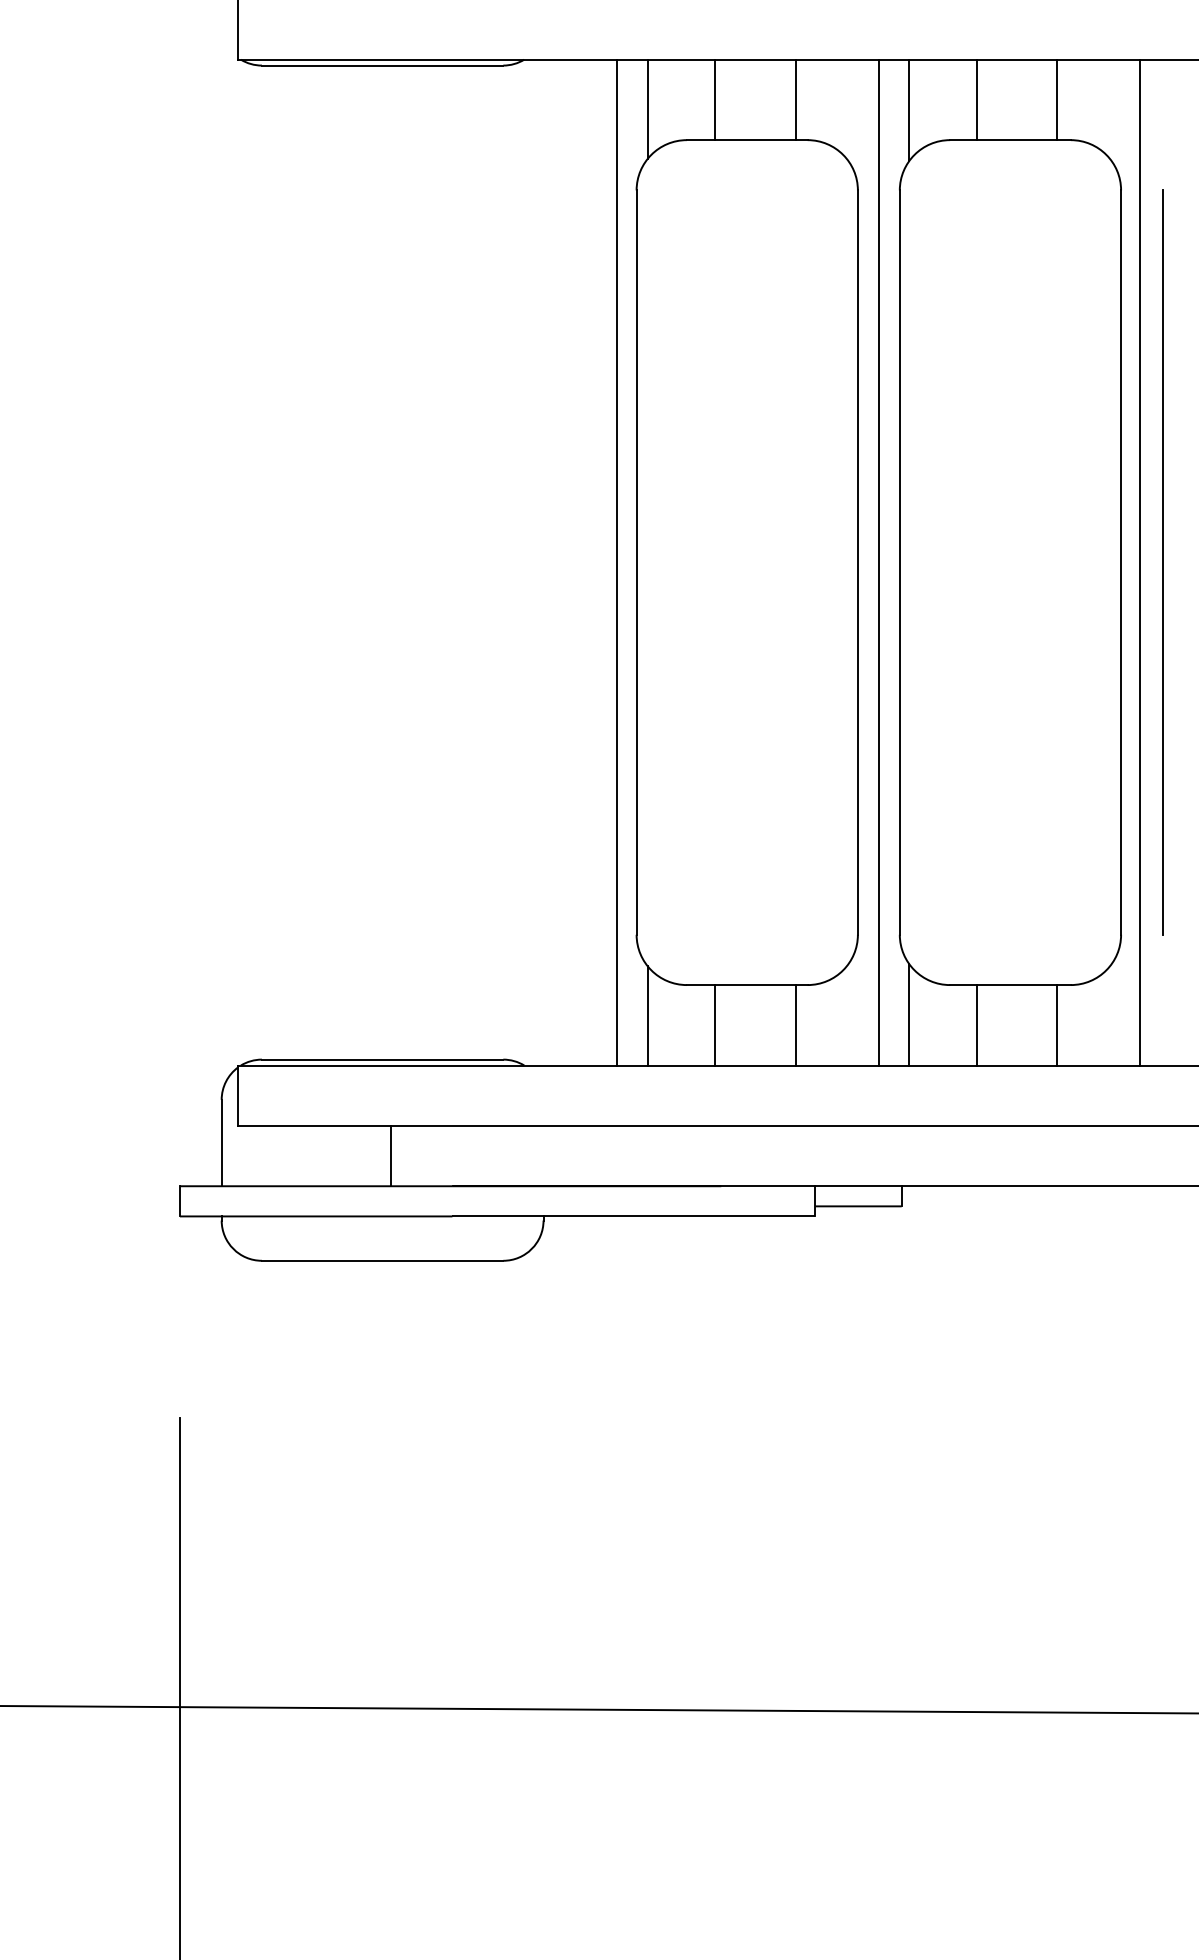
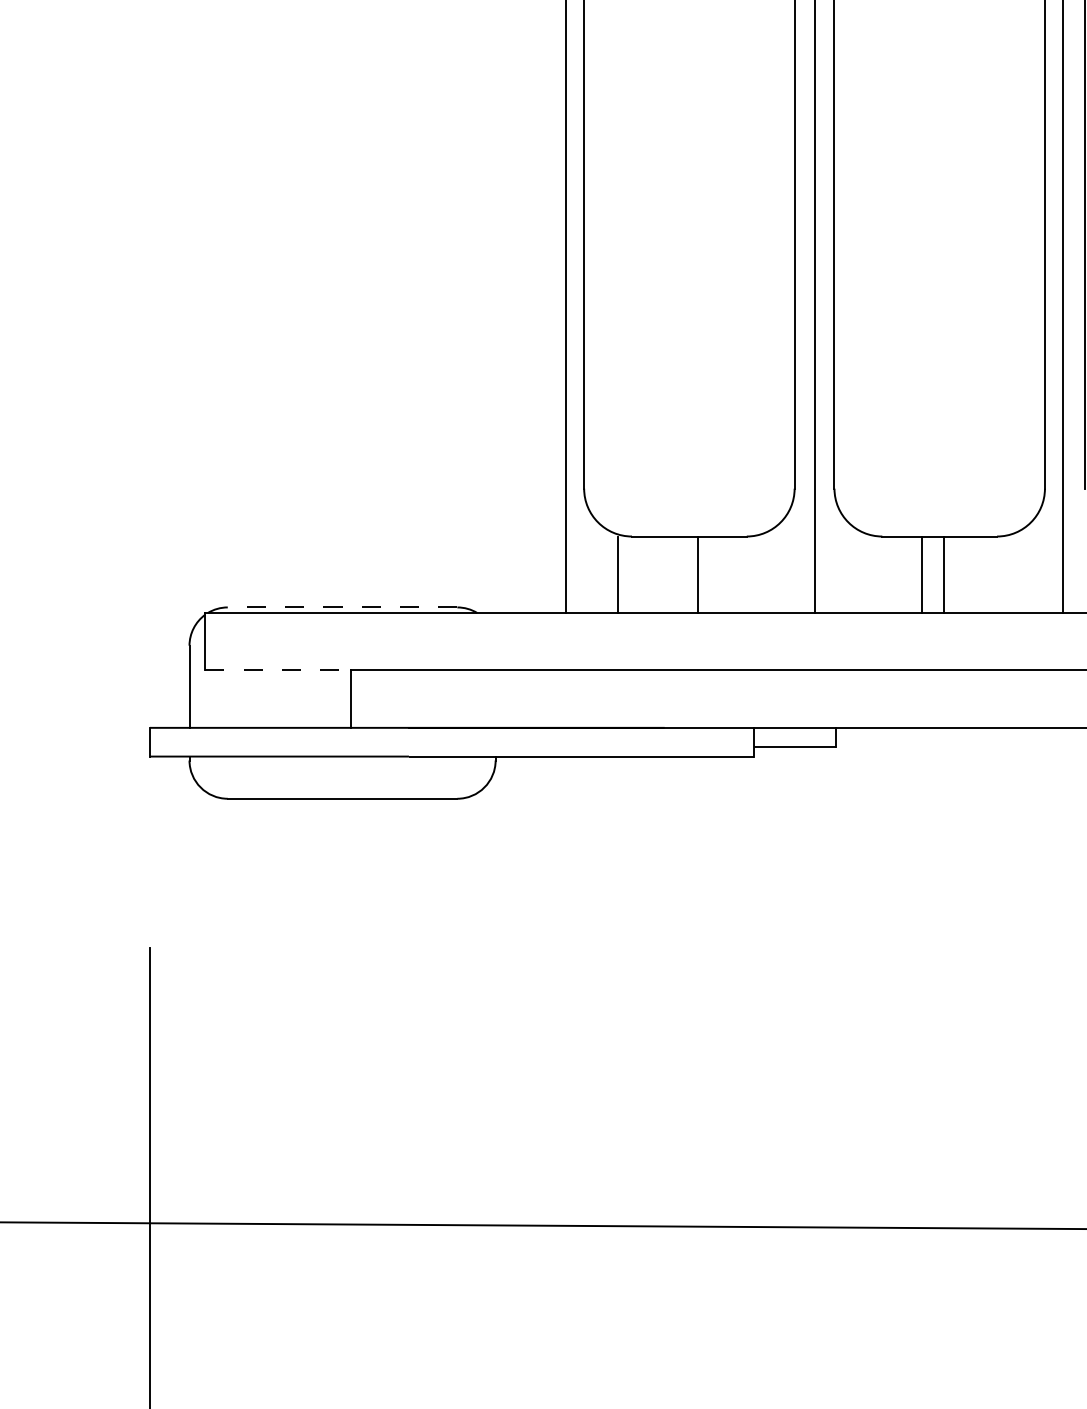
line: (909, 1014) -> (843, 564), removed
line: (647, 1015) -> (594, 565), removed
line: (715, 1025) -> (618, 574), moved
line: (795, 1025) -> (698, 574), moved
line: (976, 1025) -> (943, 574), moved
line: (1057, 1025) -> (921, 574), moved
line: (382, 1059) -> (342, 607), solid -> dashed
line: (314, 1125) -> (277, 670), solid -> dashed

